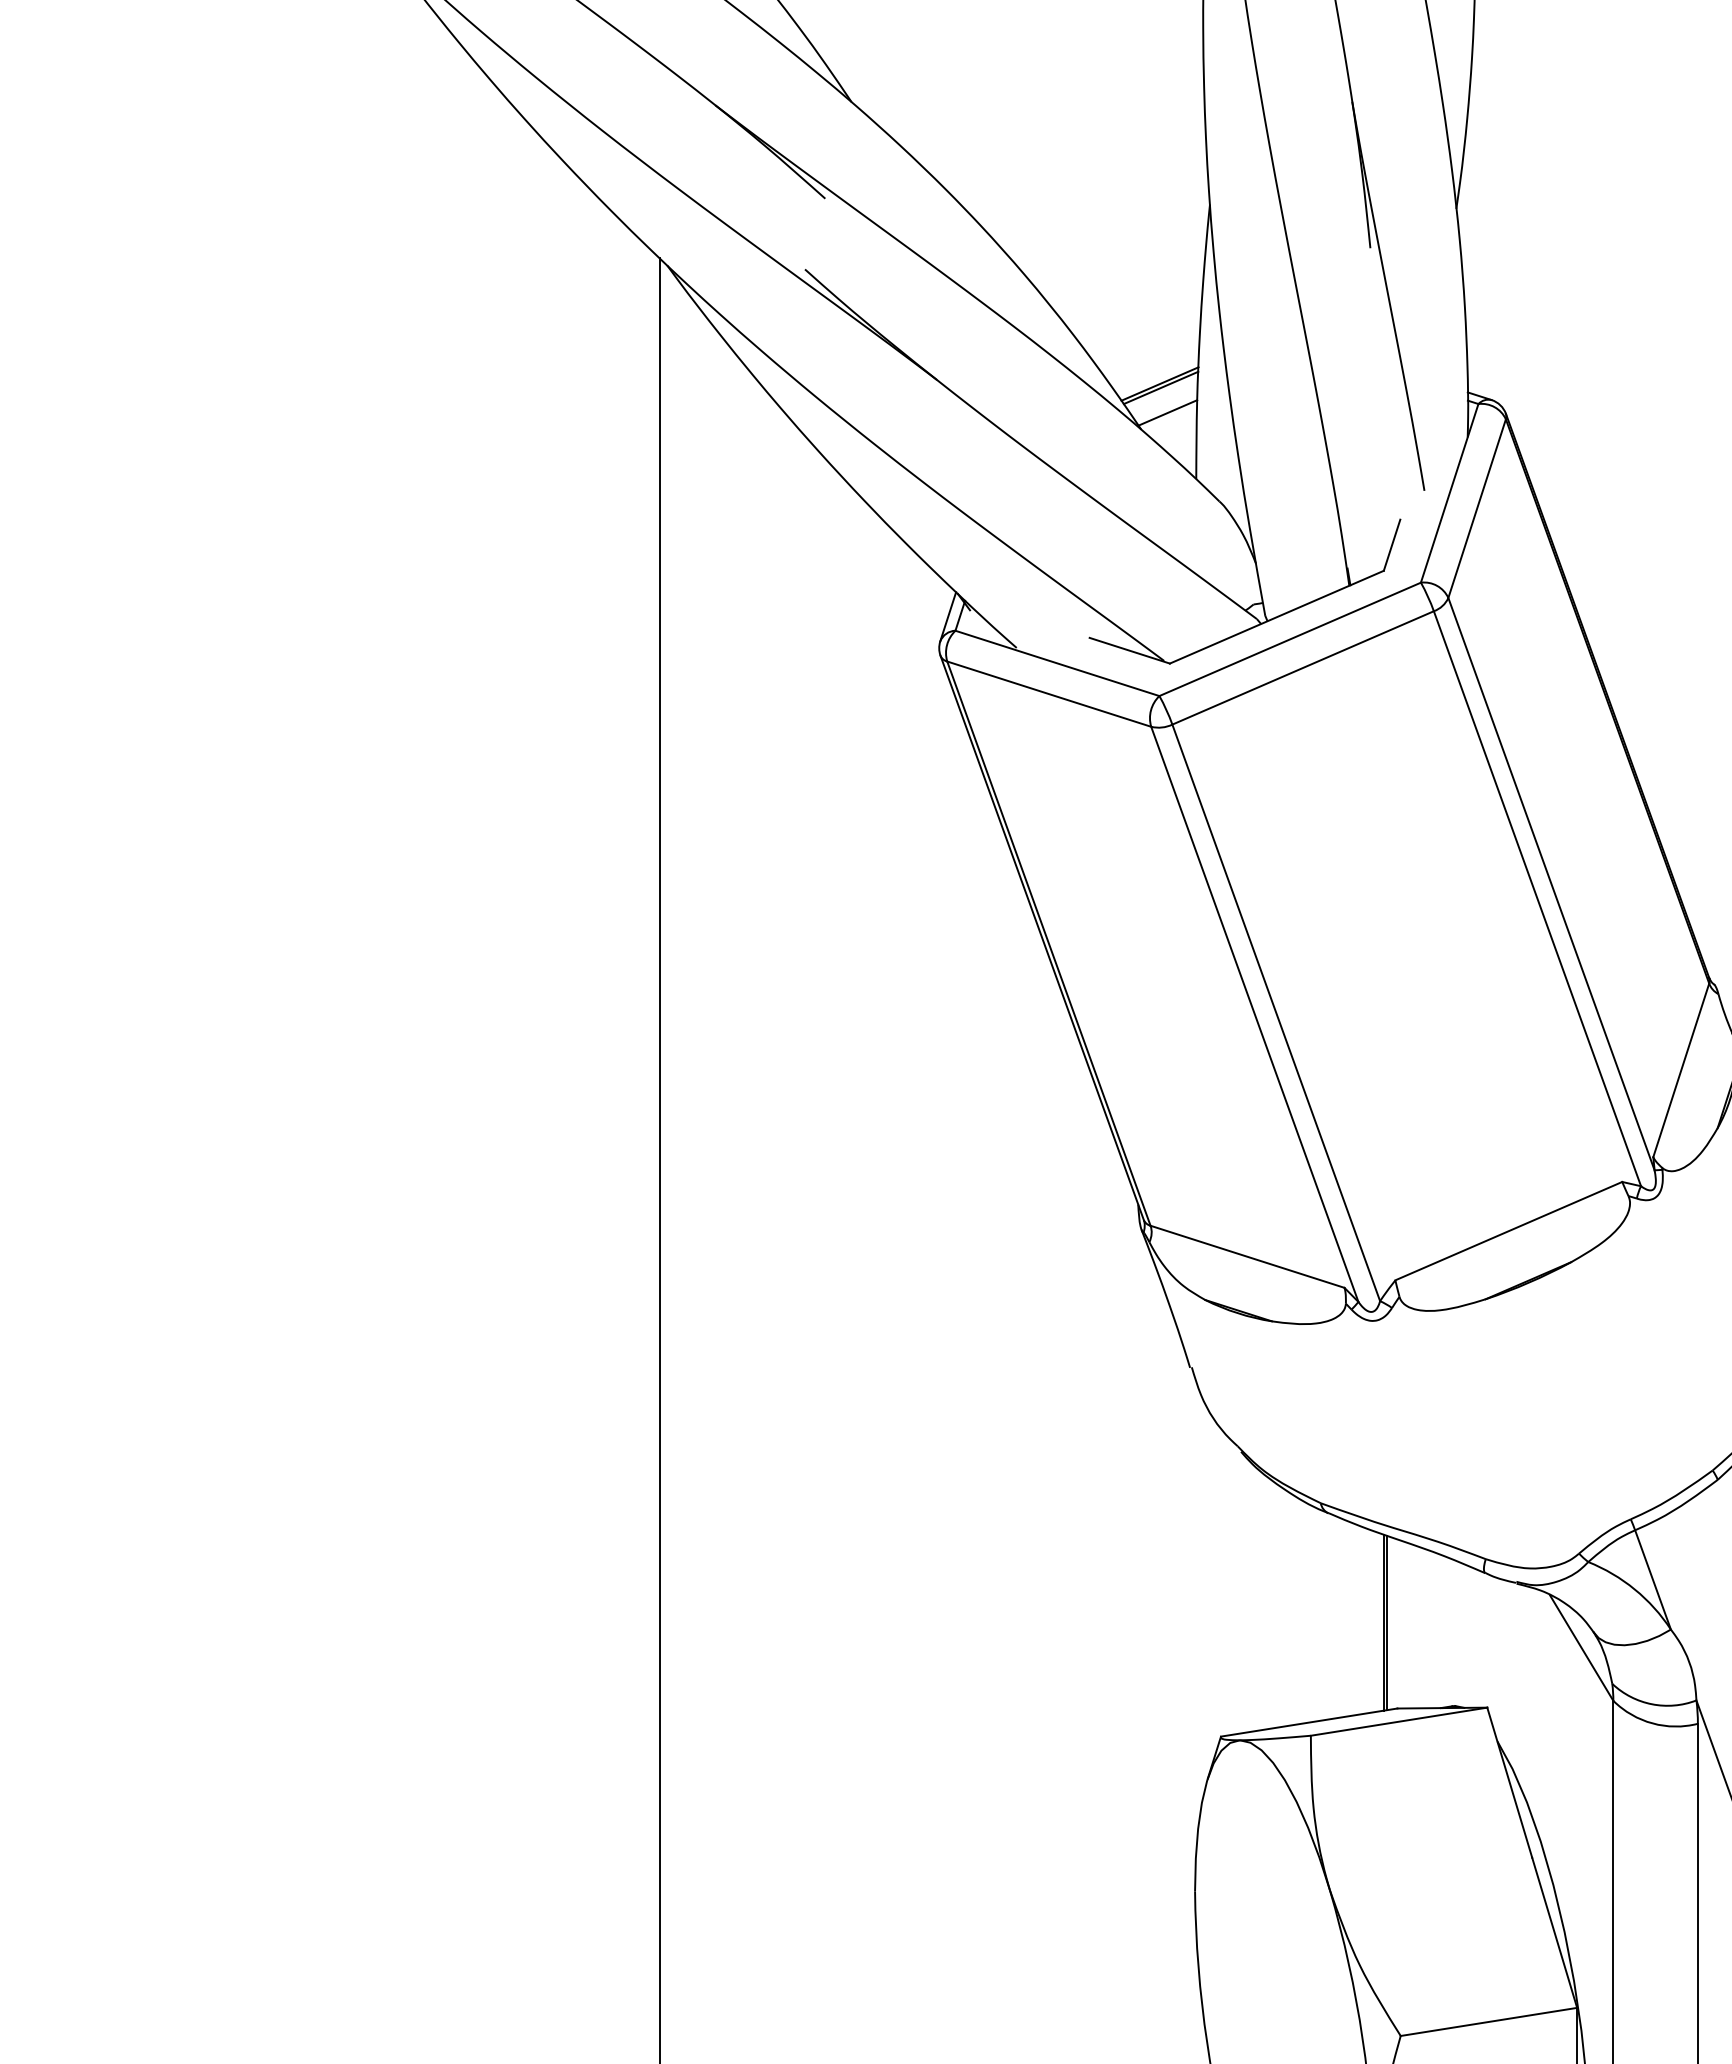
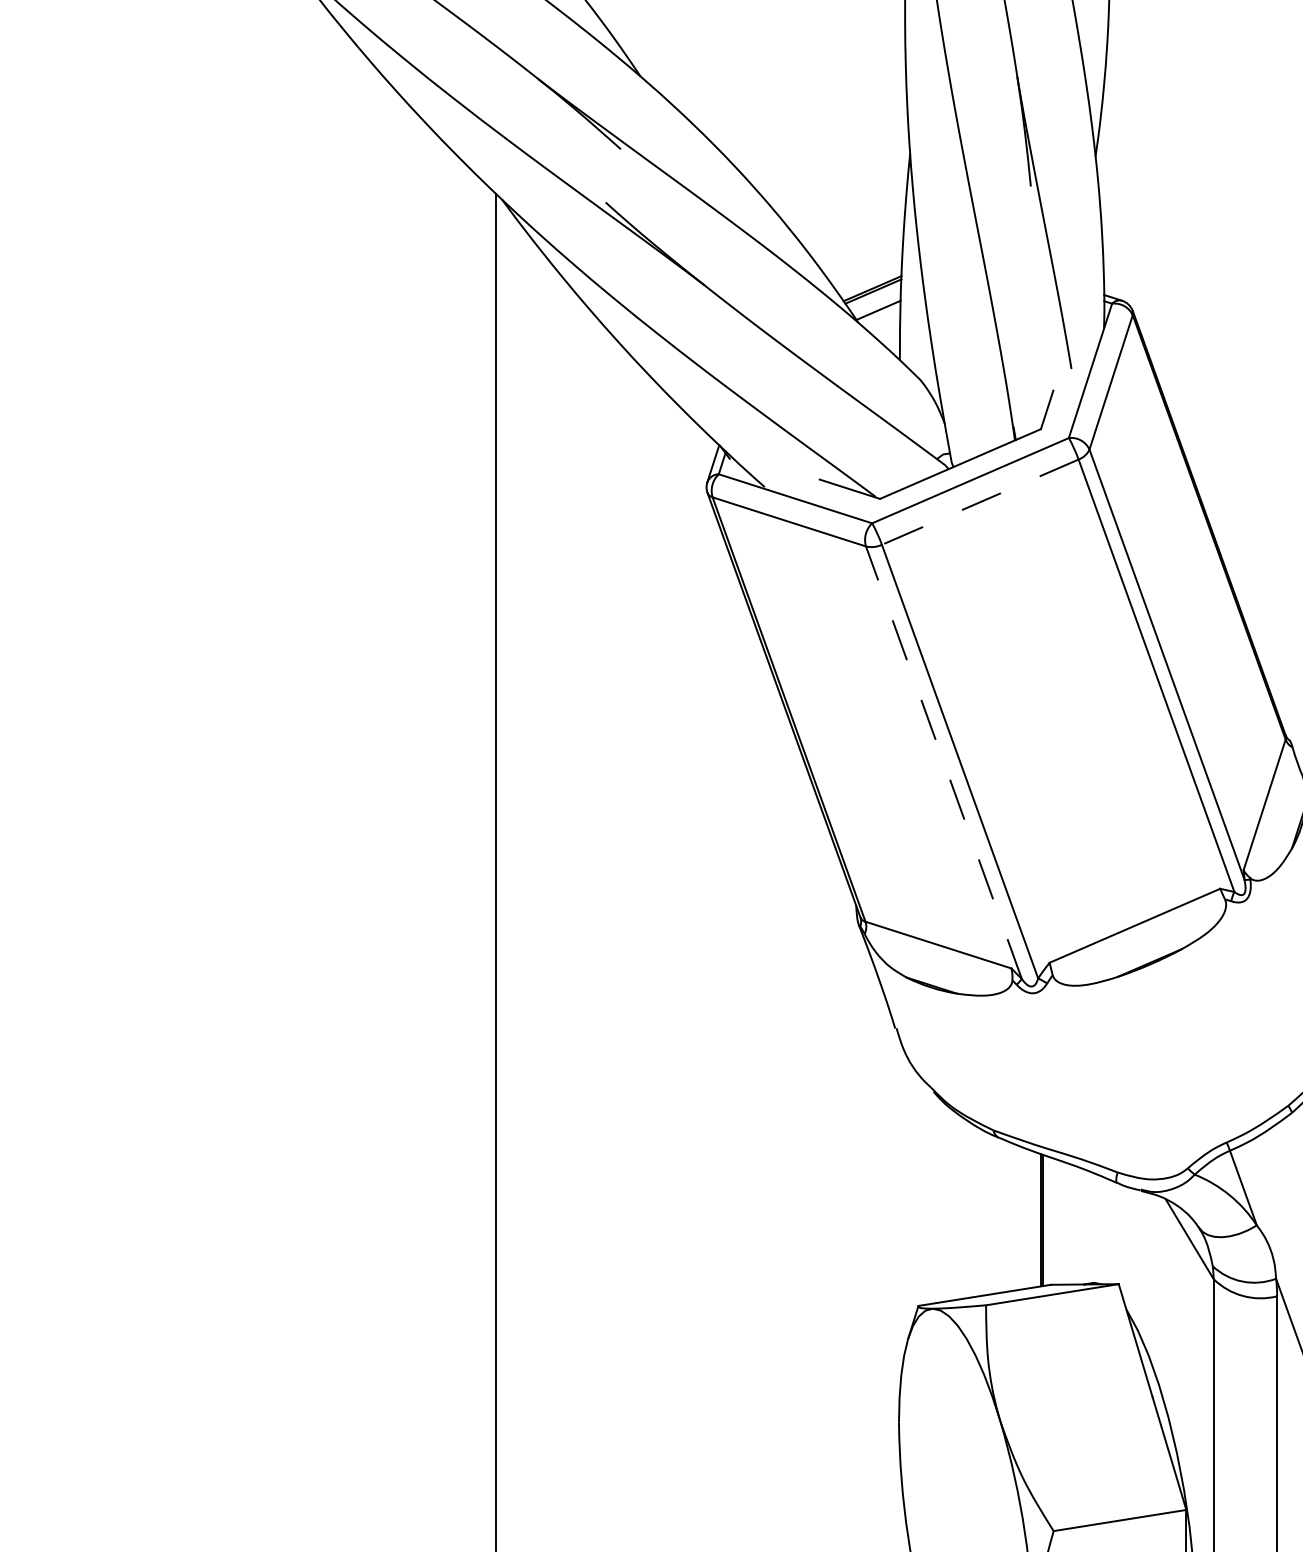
line: (1303, 667) -> (980, 501), solid -> dashed
line: (1254, 1014) -> (943, 762), solid -> dashed

